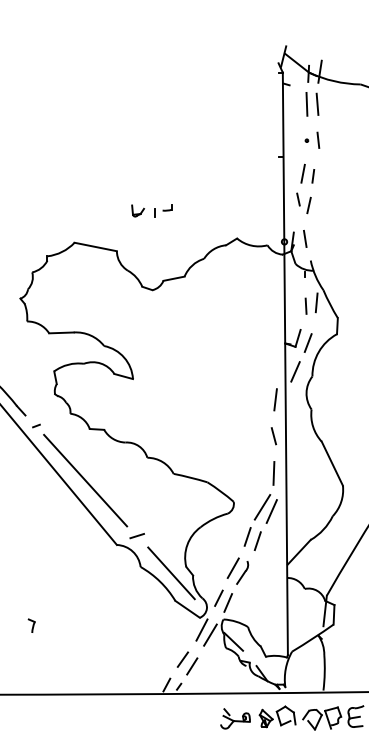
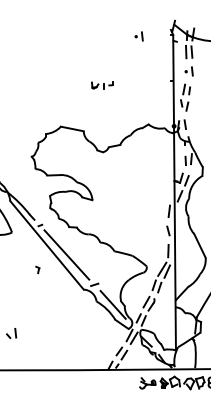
part: (218, 75) -> (138, 36), added
part: (151, 210) -> (102, 85), moved
part: (31, 624) -> (37, 269), moved

